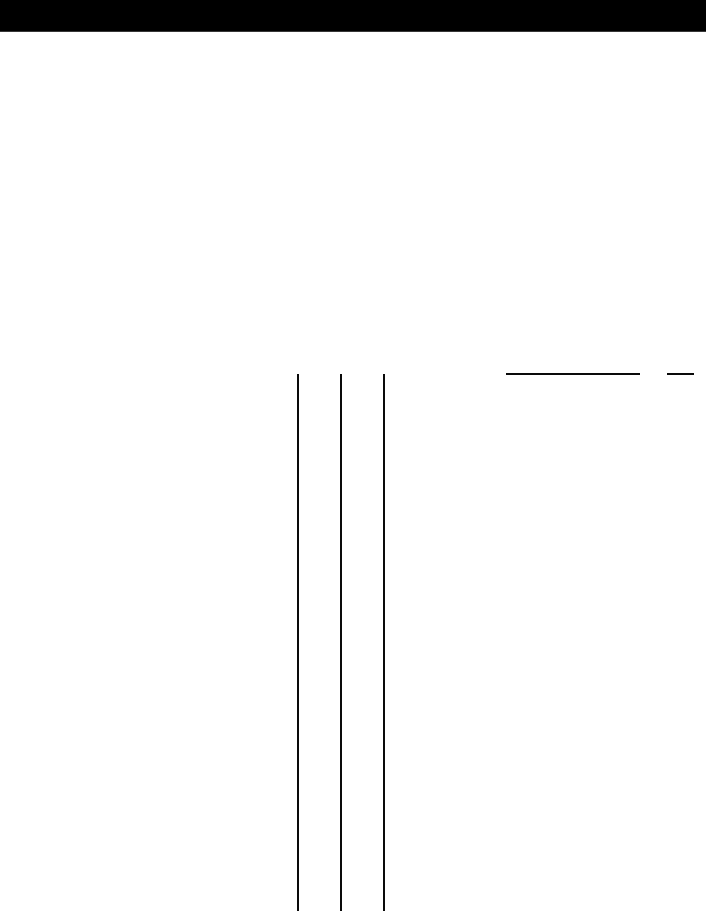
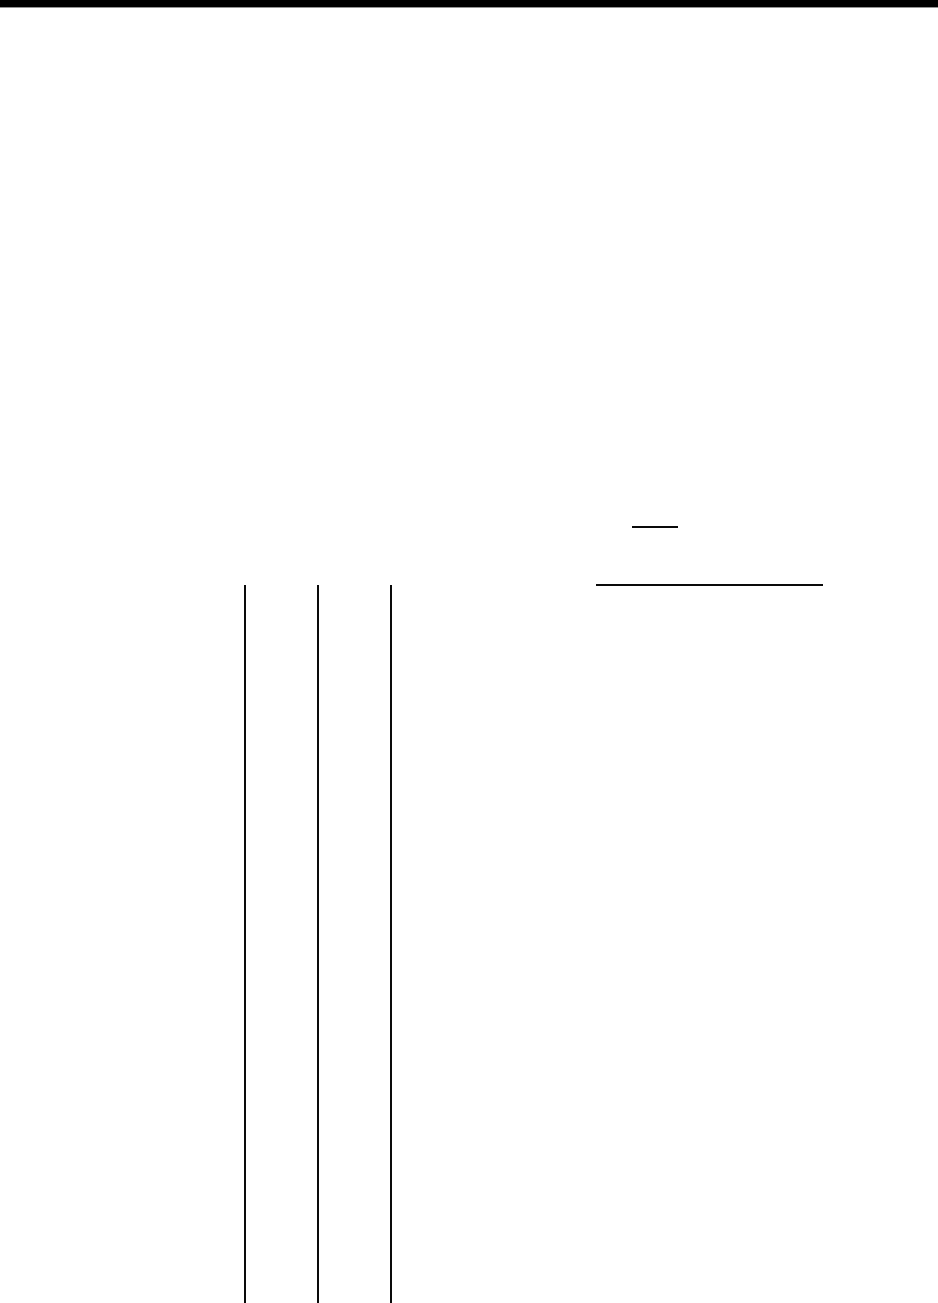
line: (680, 373) -> (654, 526), moved

